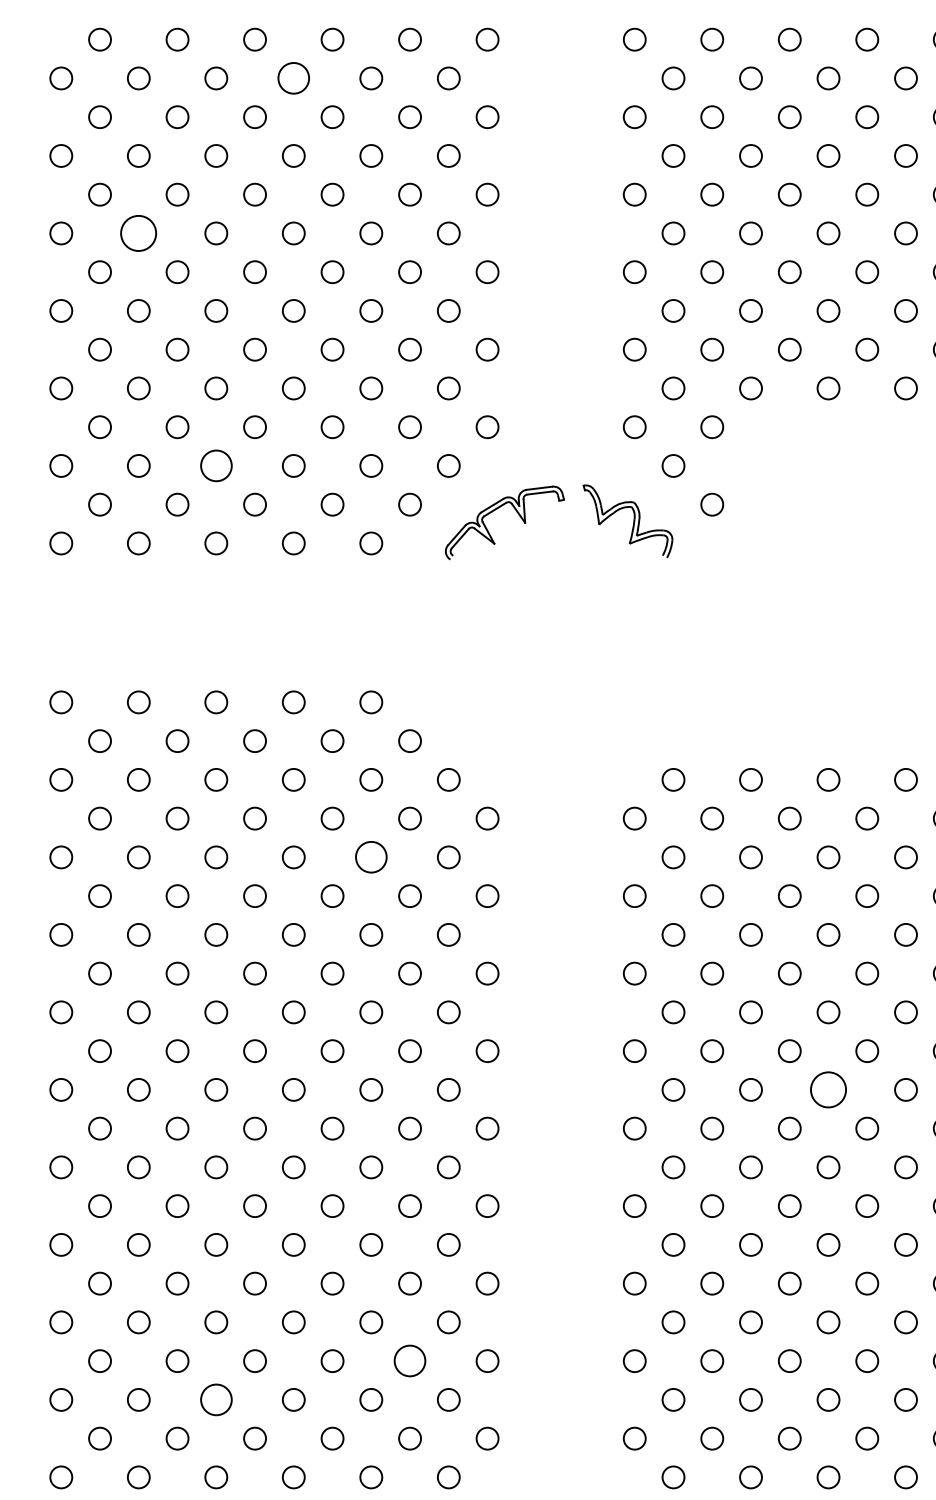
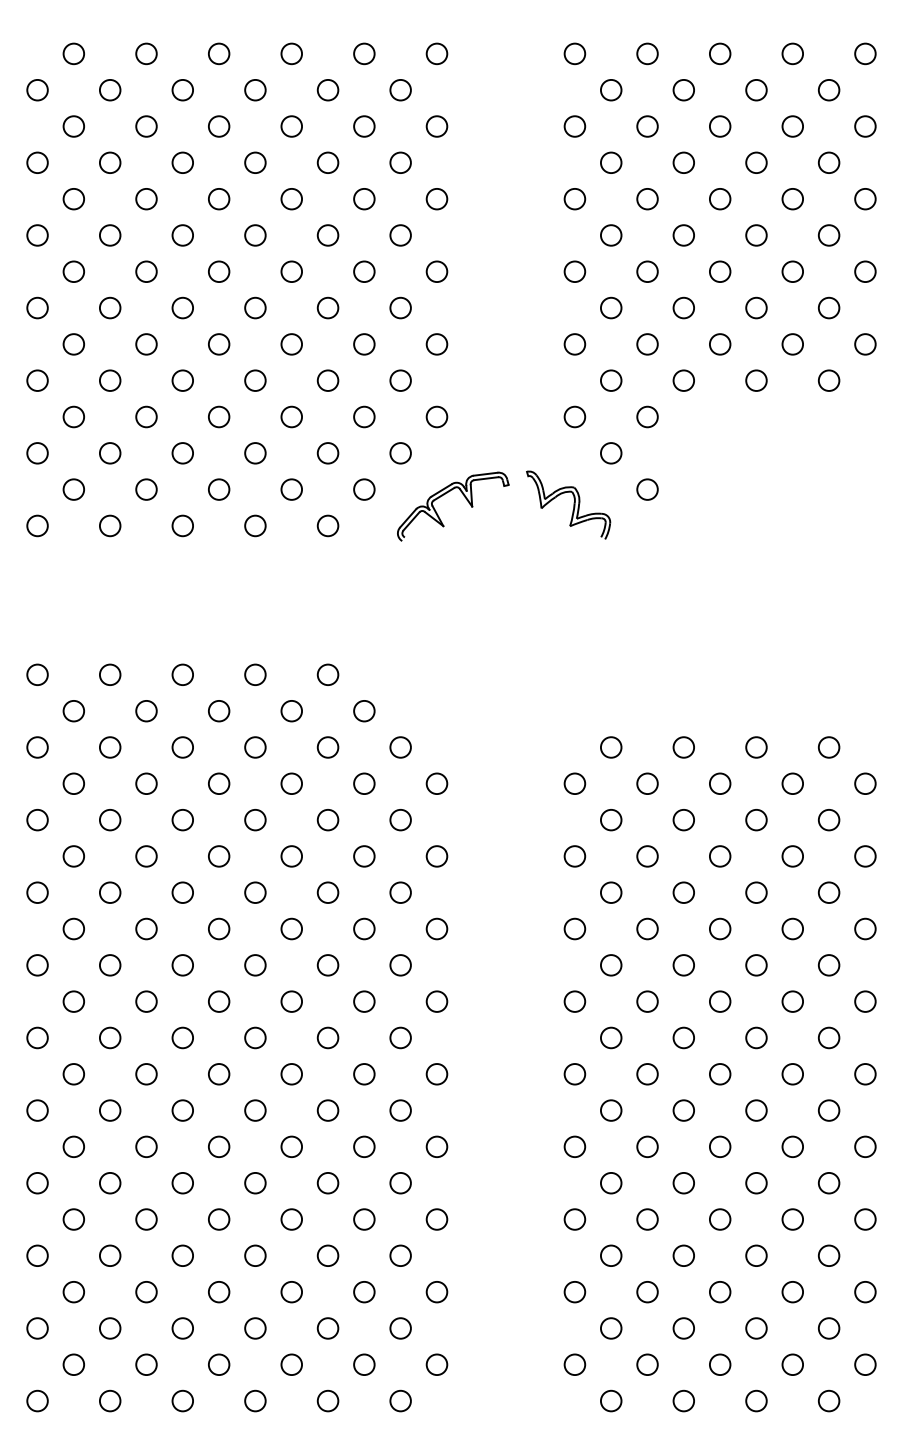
circle: (293, 78) -> (255, 90), size x0.71
circle: (139, 233) -> (110, 235), size x0.62
circle: (215, 466) -> (182, 453), size x0.71
circle: (370, 857) -> (327, 820), size x0.71
circle: (828, 1089) -> (756, 1037), size x0.62
circle: (410, 1361) -> (364, 1292), size x0.71
circle: (215, 1399) -> (182, 1328), size x0.71

